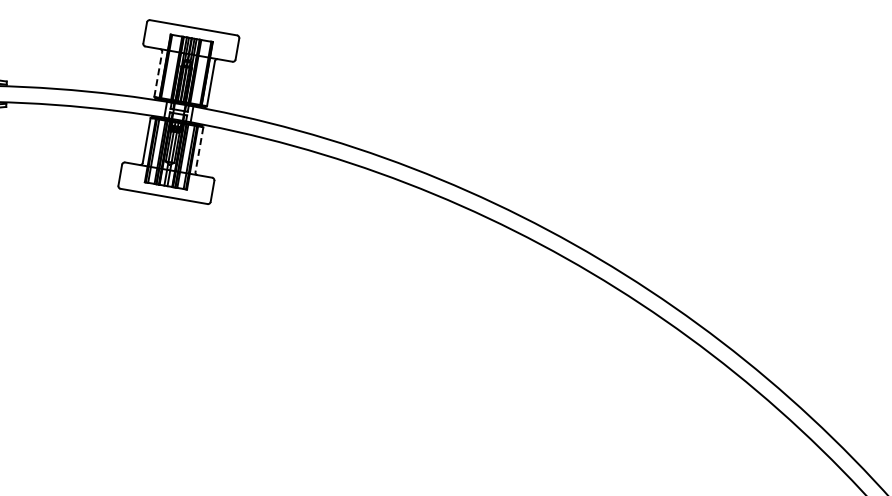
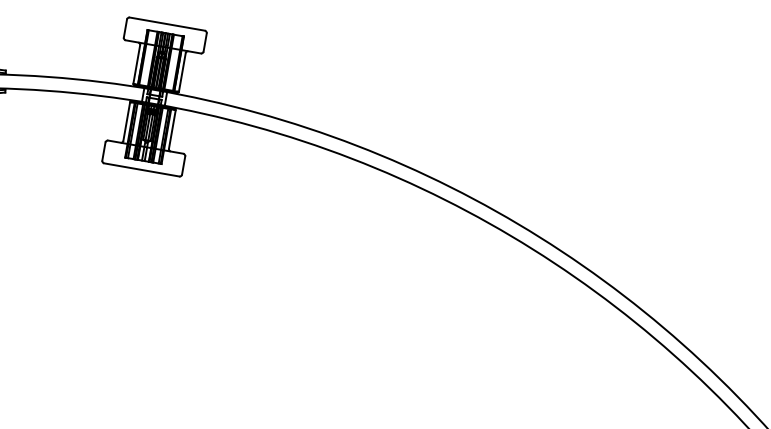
line: (158, 74) -> (136, 64), dashed -> solid
line: (199, 149) -> (172, 129), dashed -> solid

